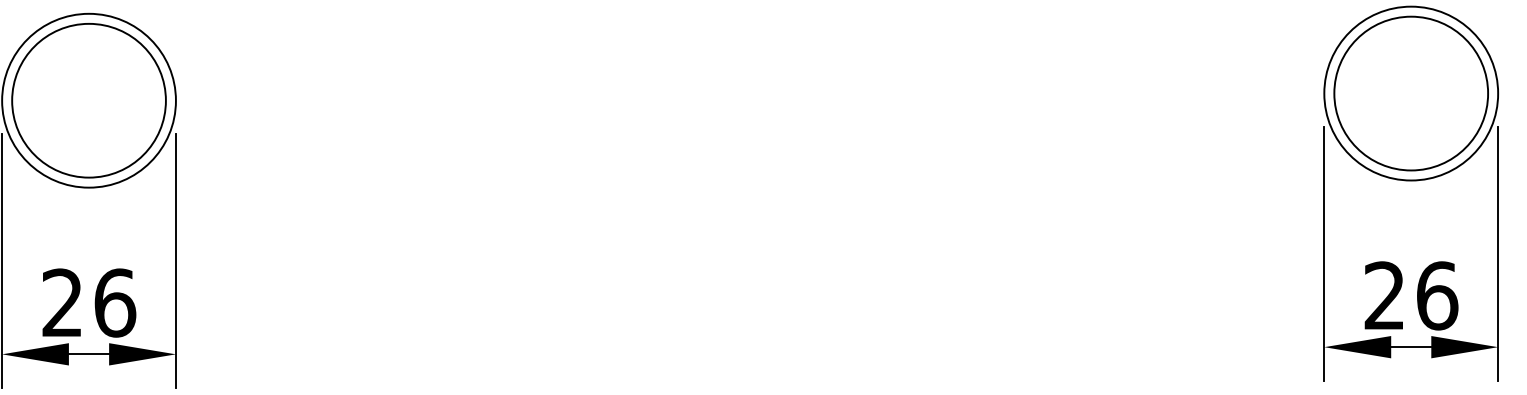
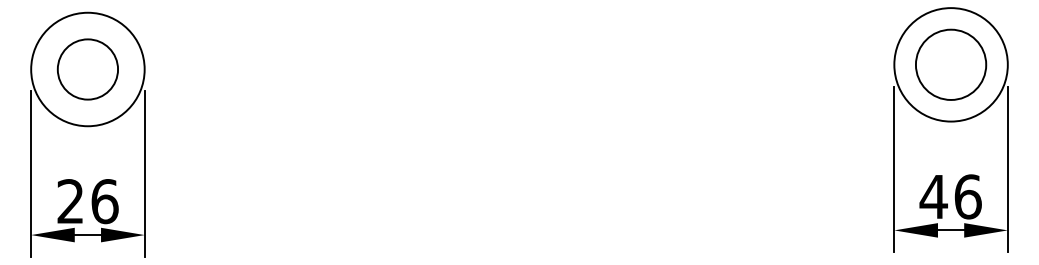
circle: (1410, 93) -> (950, 64), size x0.7
circle: (88, 100) -> (87, 69), size x0.6
text: (1384, 295) -> (933, 196), 26 -> 46

